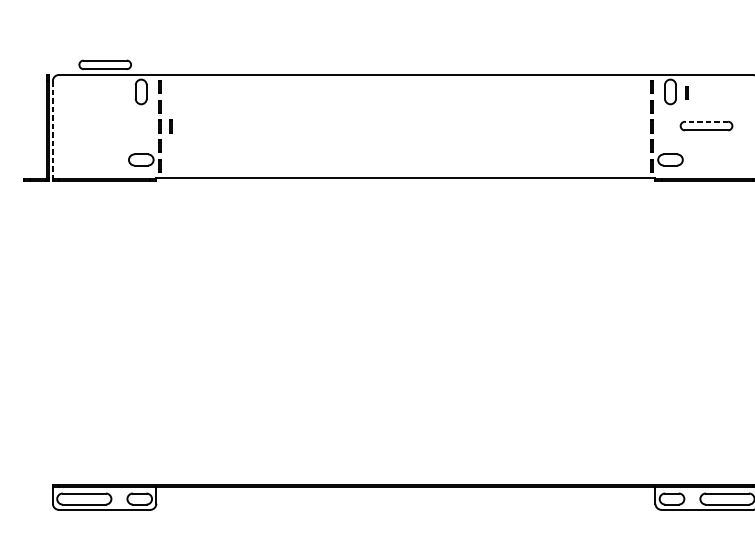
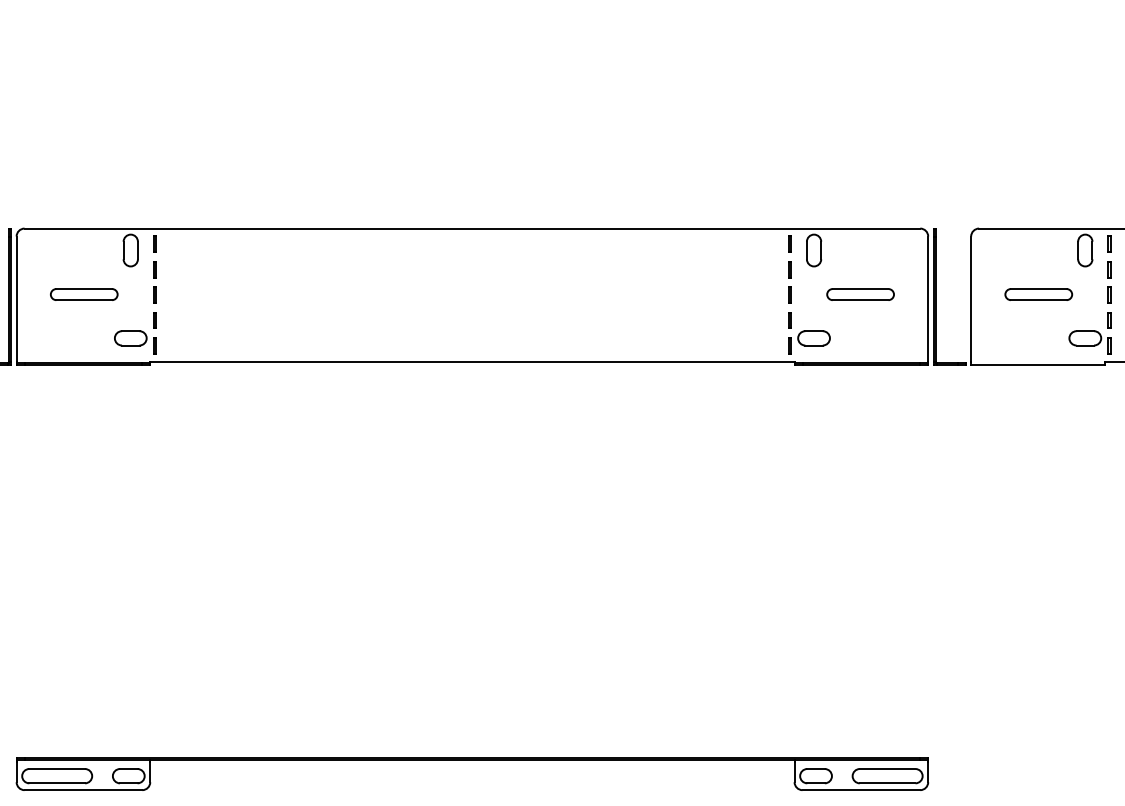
part: (105, 64) -> (84, 294), moved
line: (686, 92) -> (834, 251), removed
line: (706, 122) -> (860, 289), dashed -> solid
line: (170, 126) -> (168, 294), removed
line: (52, 129) -> (16, 299), dashed -> solid

